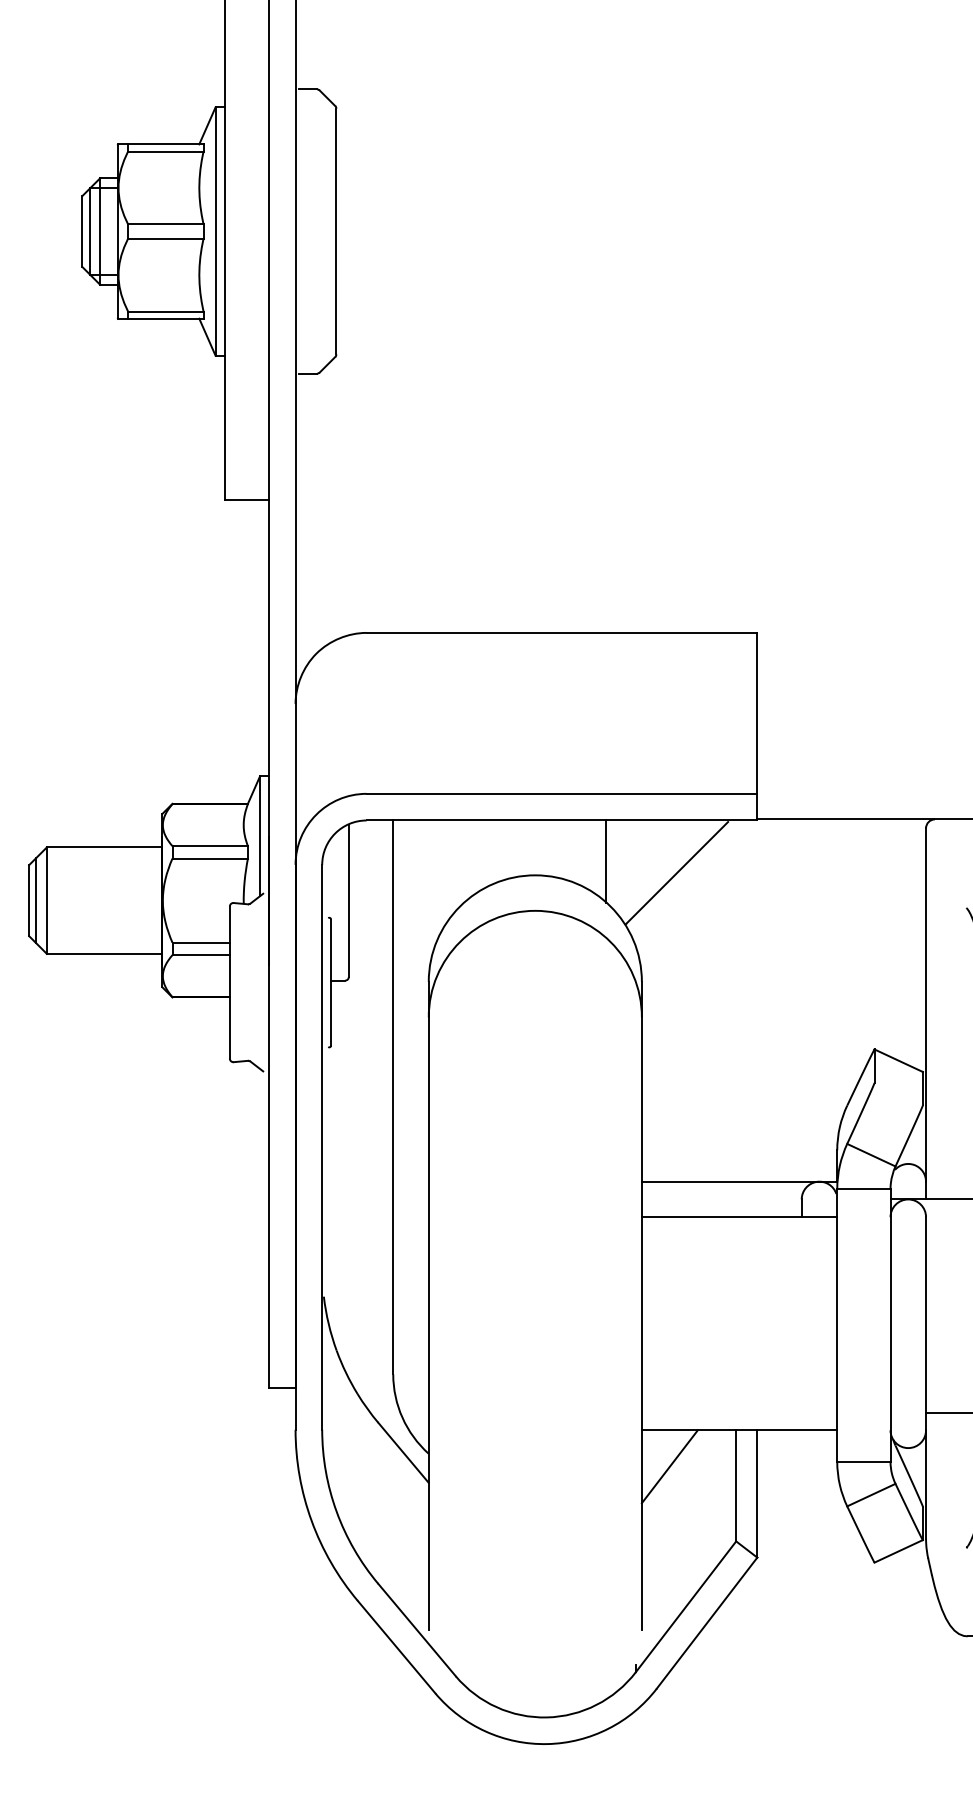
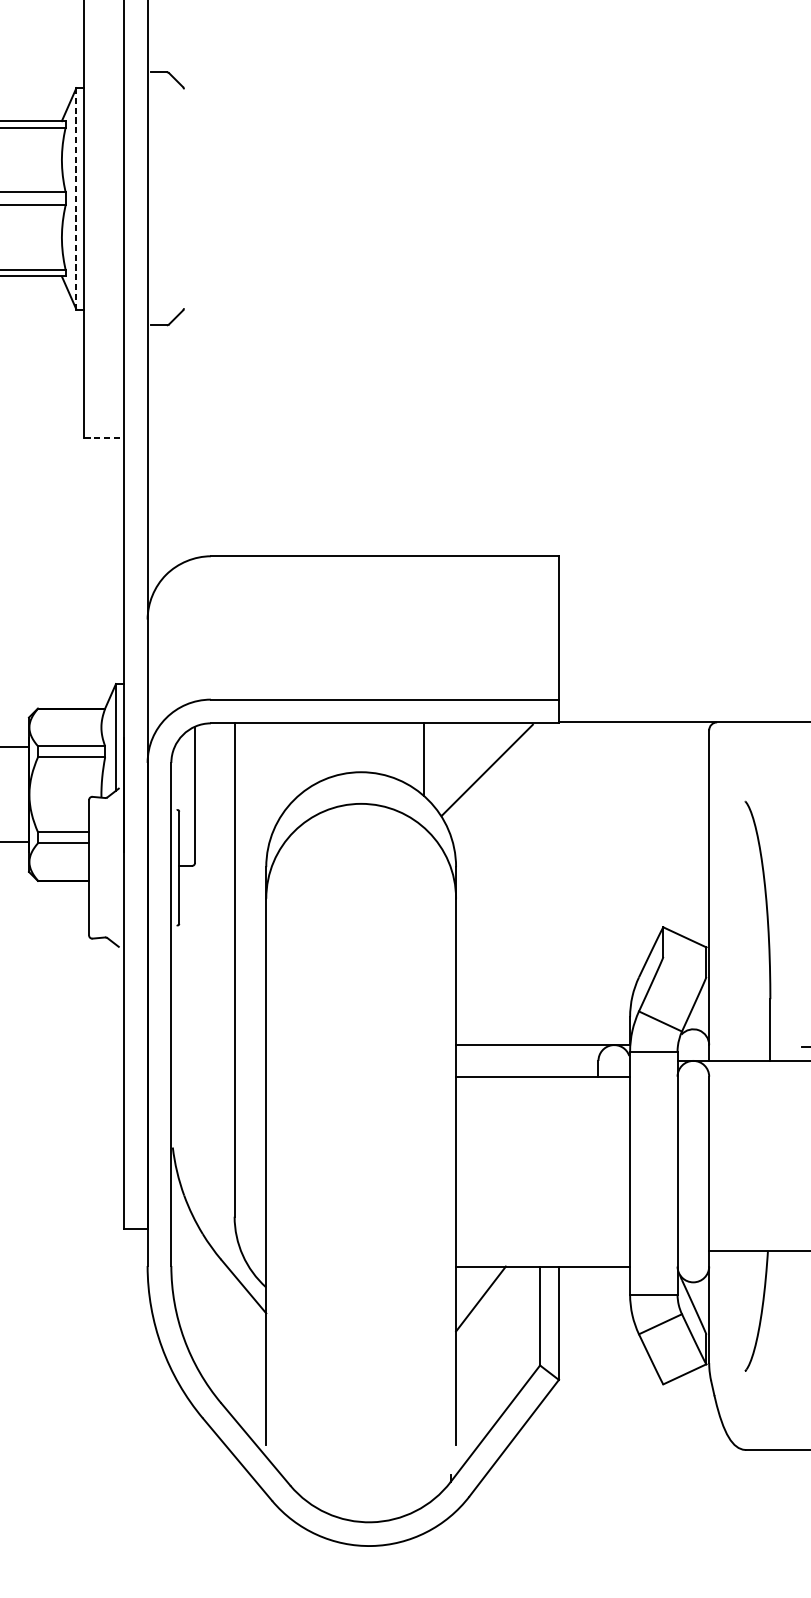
line: (336, 231) -> (184, 198), removed
line: (215, 232) -> (76, 199), solid -> dashed
line: (247, 499) -> (104, 437), solid -> dashed

